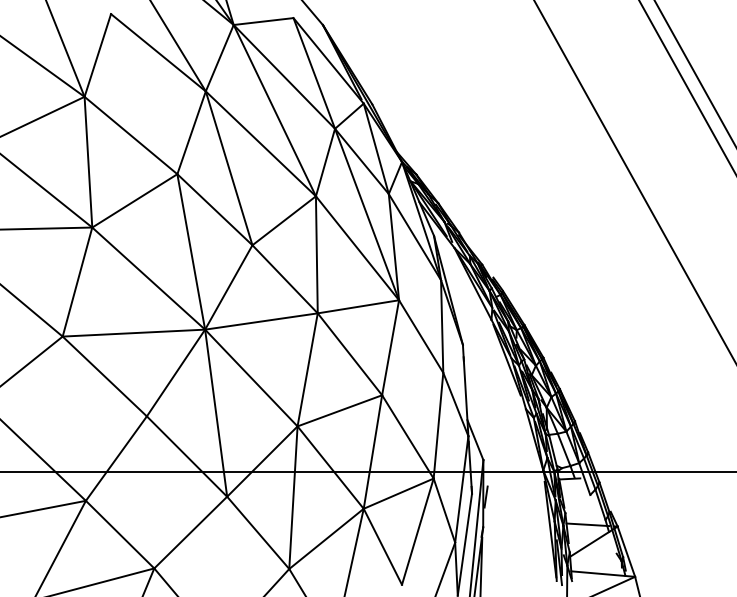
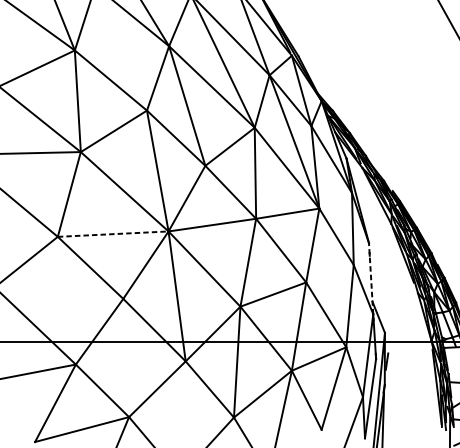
line: (134, 333) -> (113, 234), solid -> dashed
line: (465, 390) -> (371, 278), solid -> dashed

